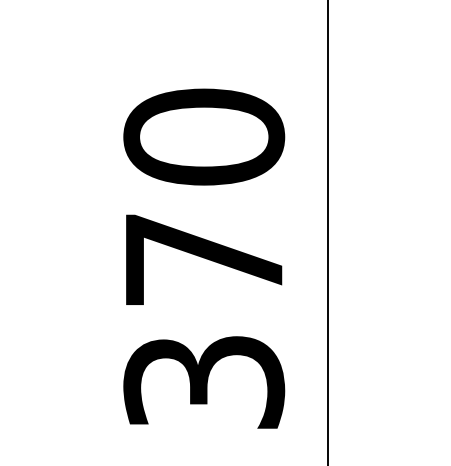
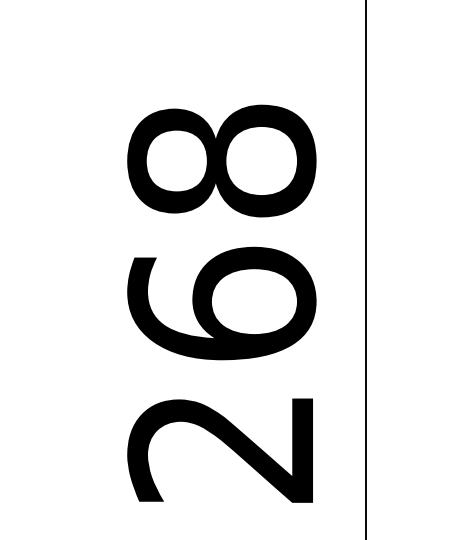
text: (204, 258) -> (222, 303), 370 -> 268

